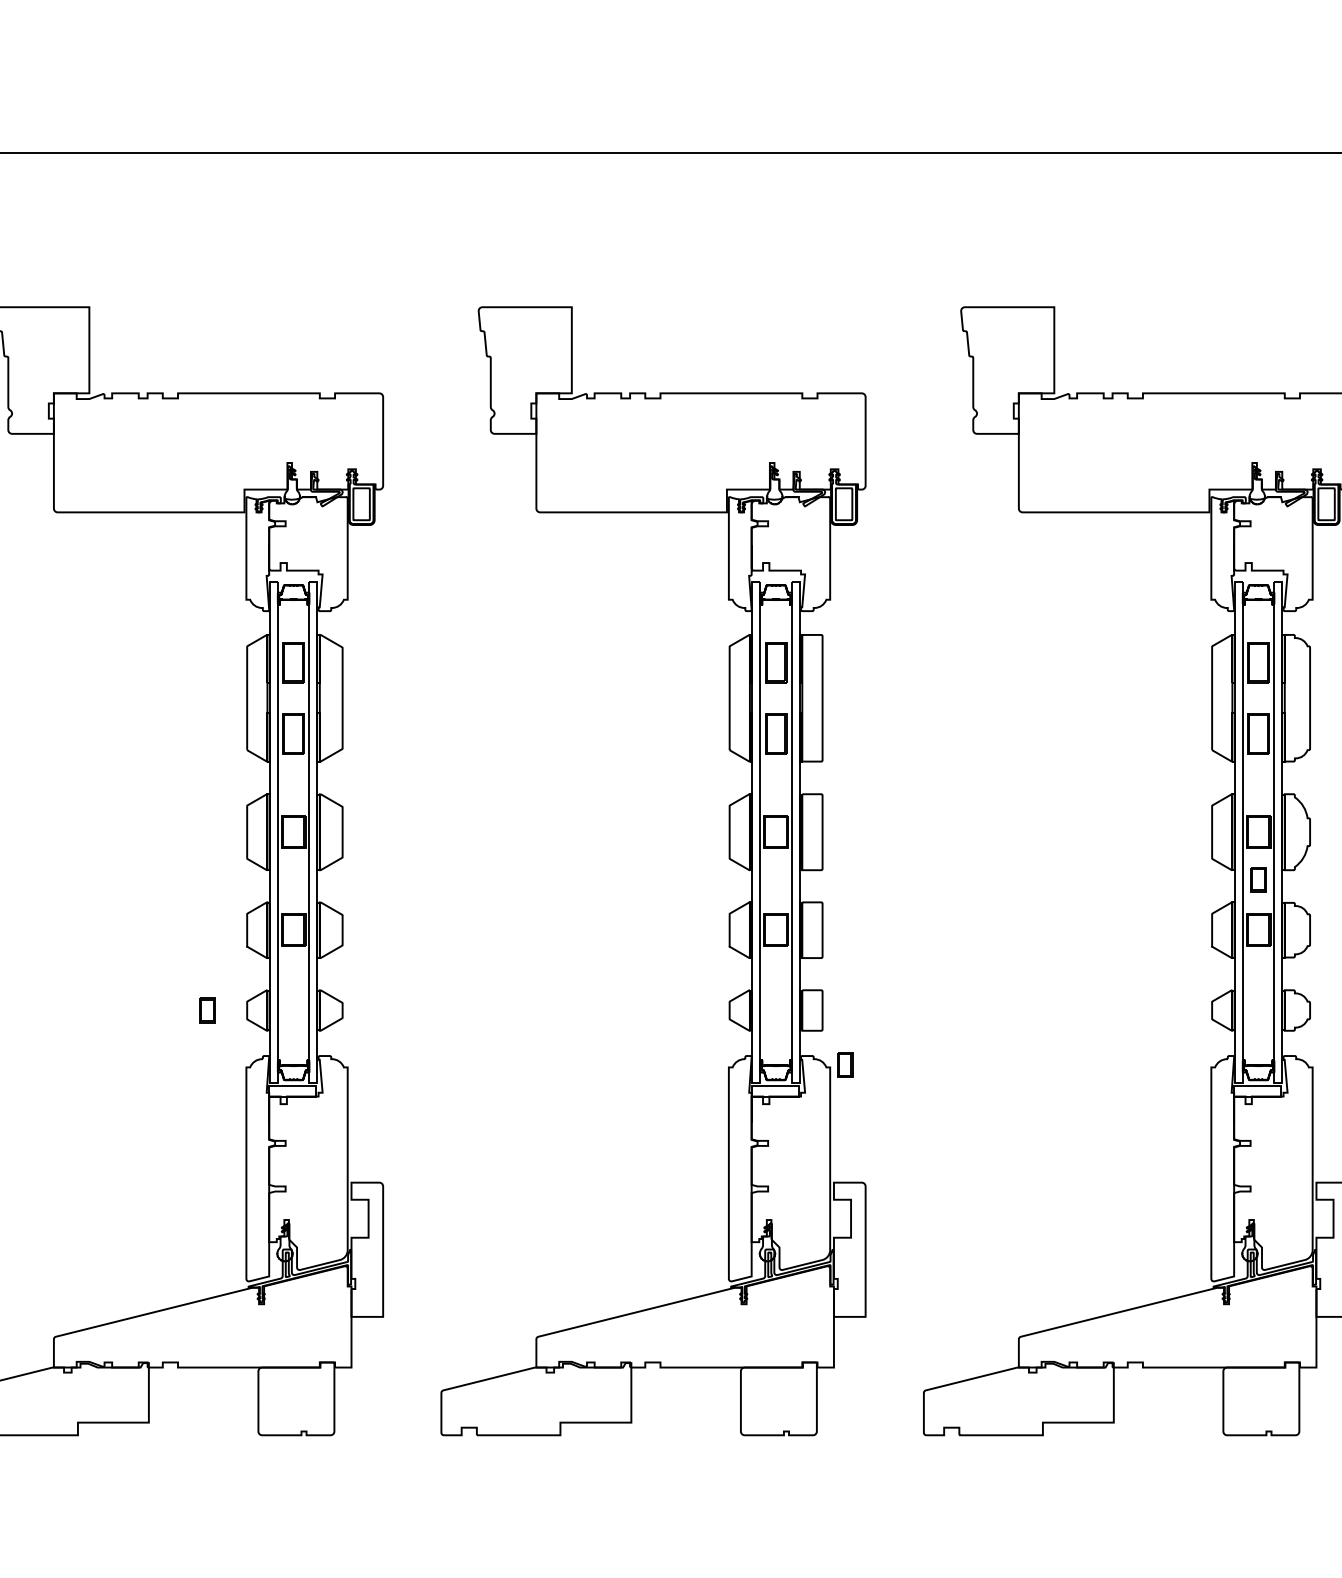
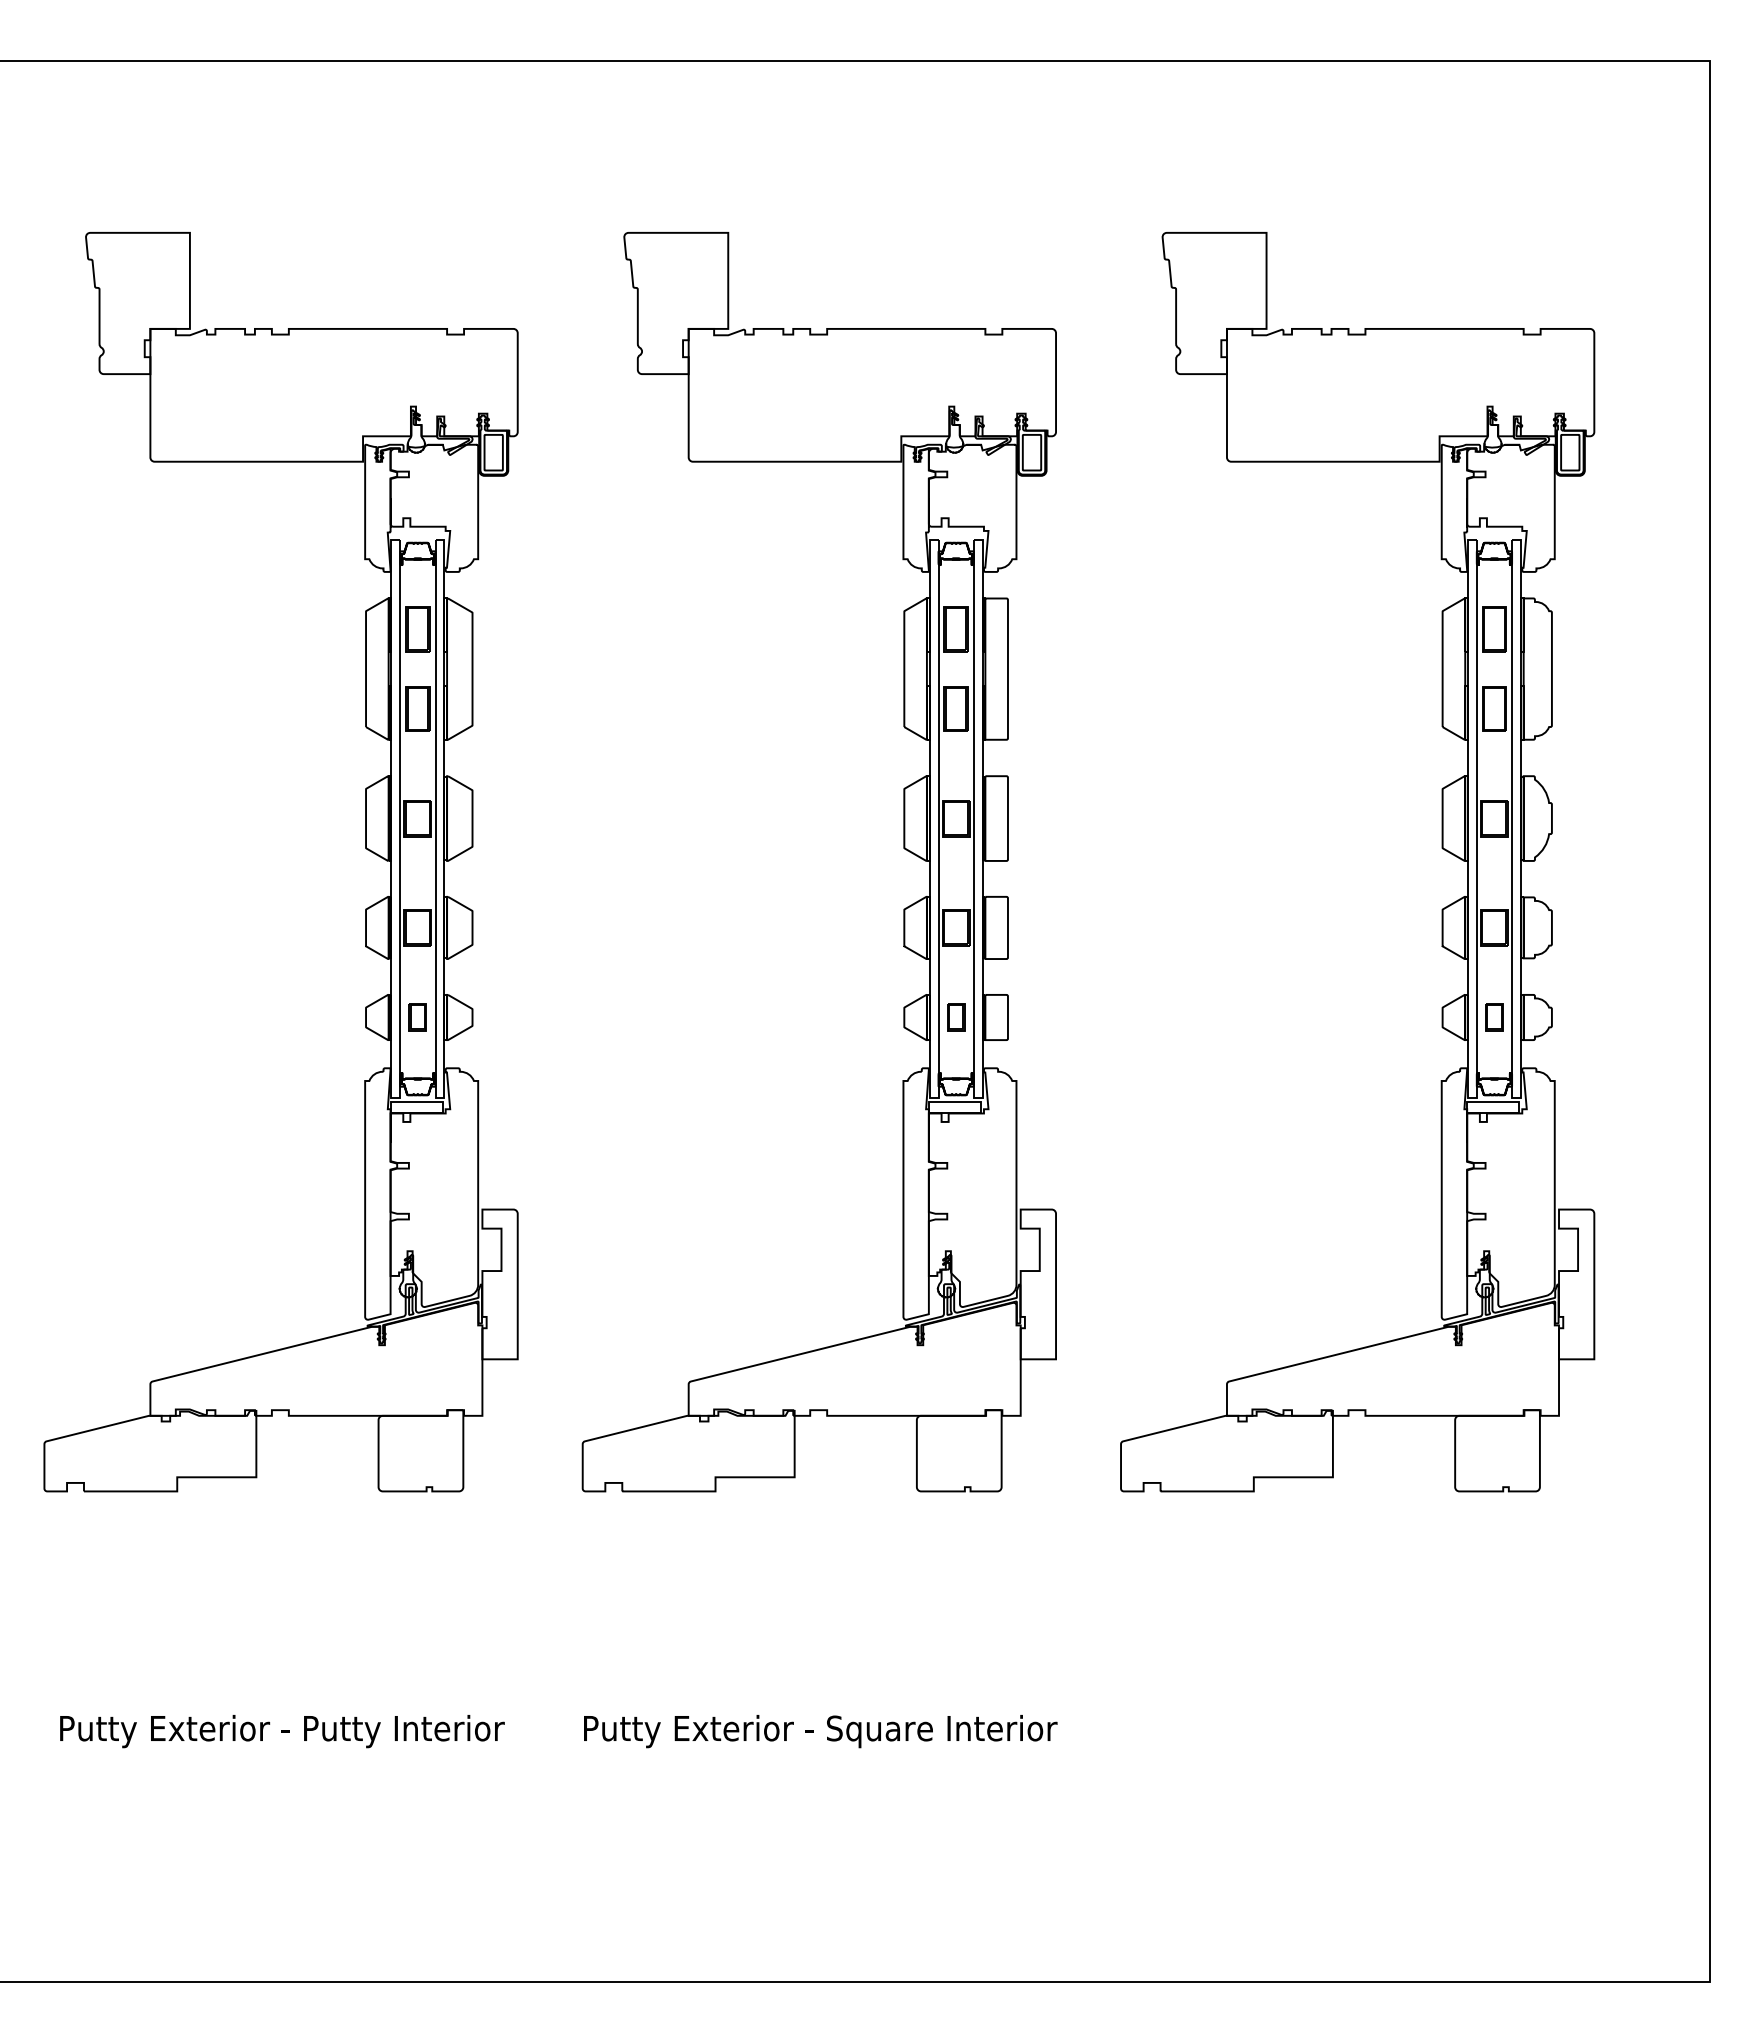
part: (1258, 879) -> (1494, 1017), moved
part: (207, 1010) -> (417, 1017), moved
part: (845, 1065) -> (956, 1017), moved

